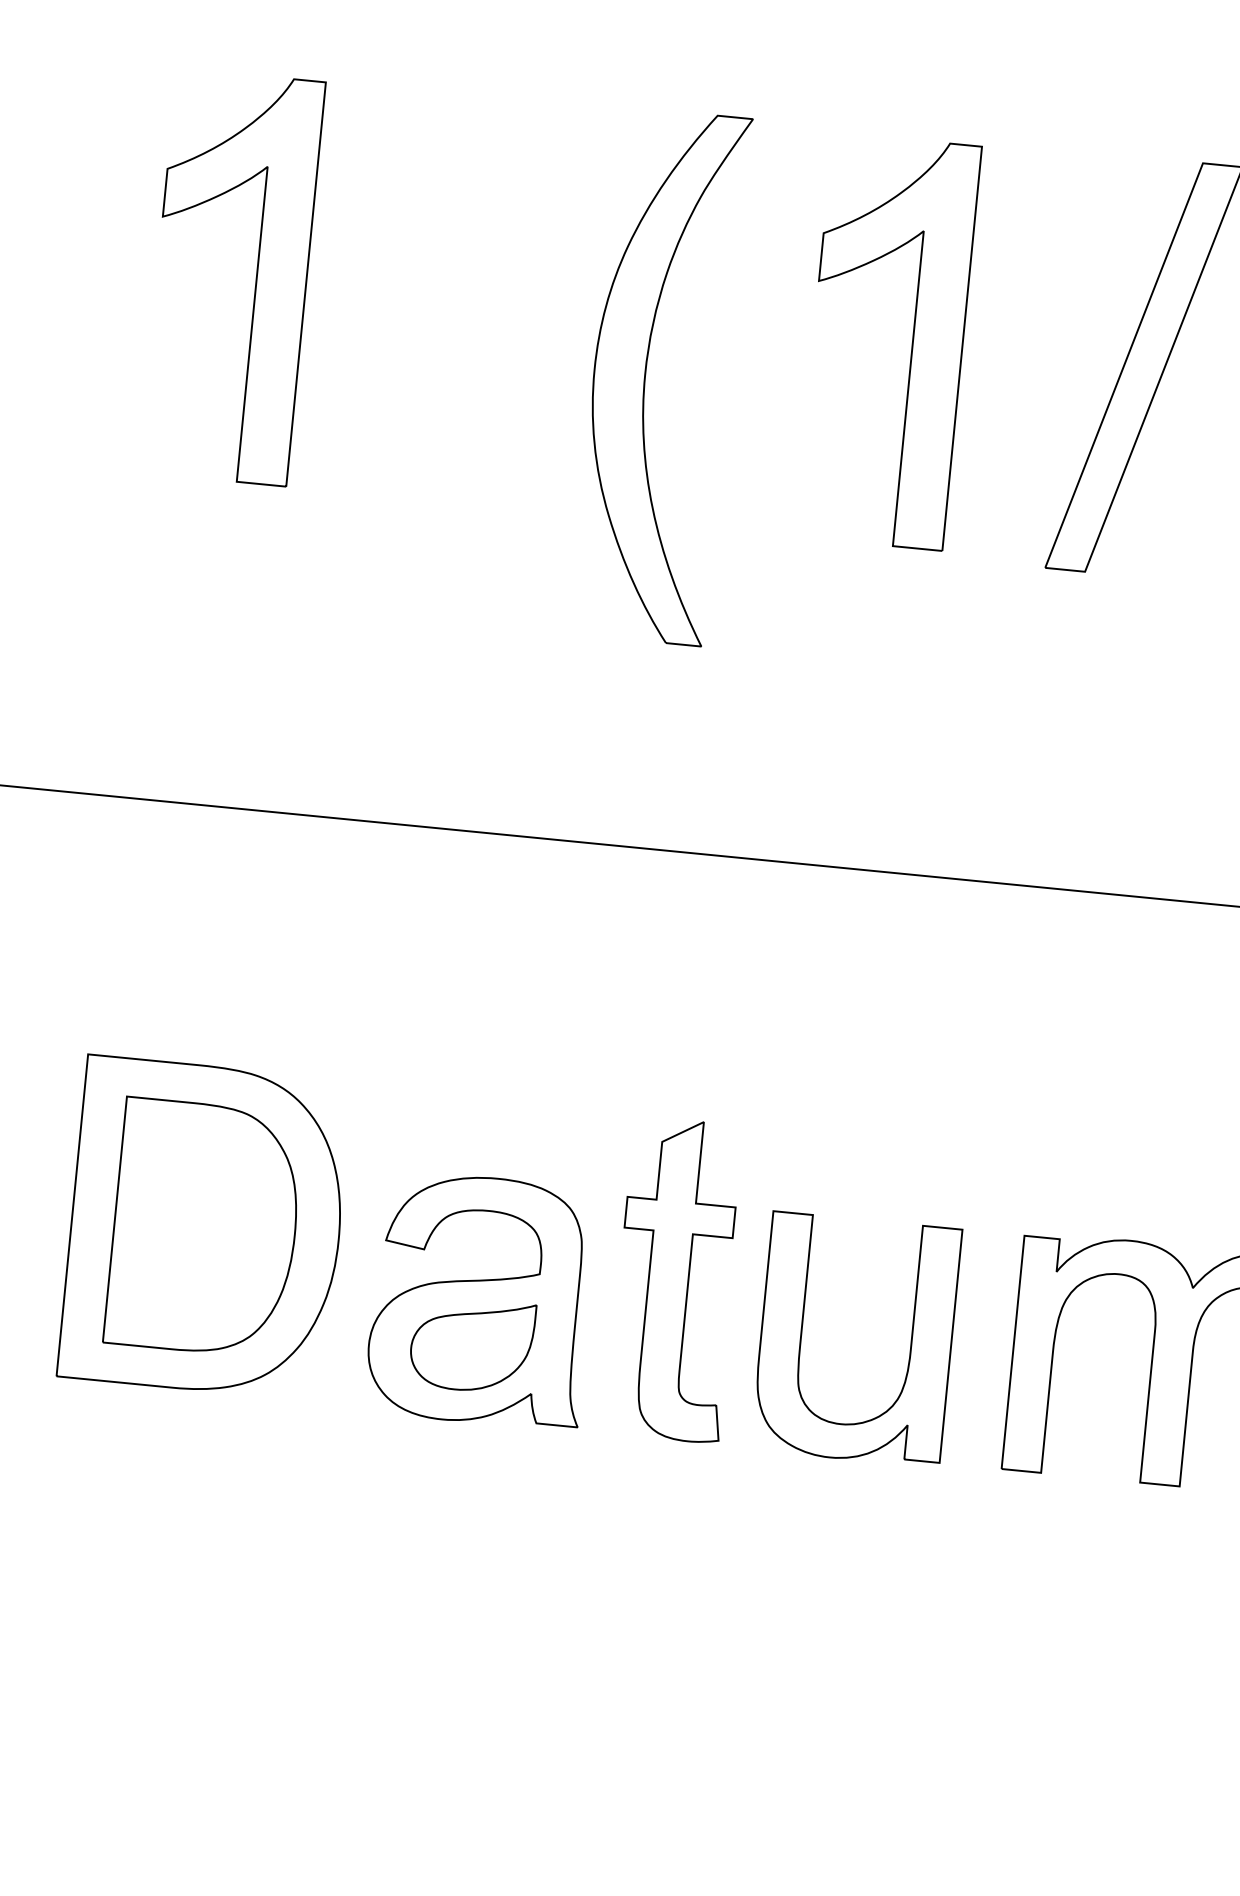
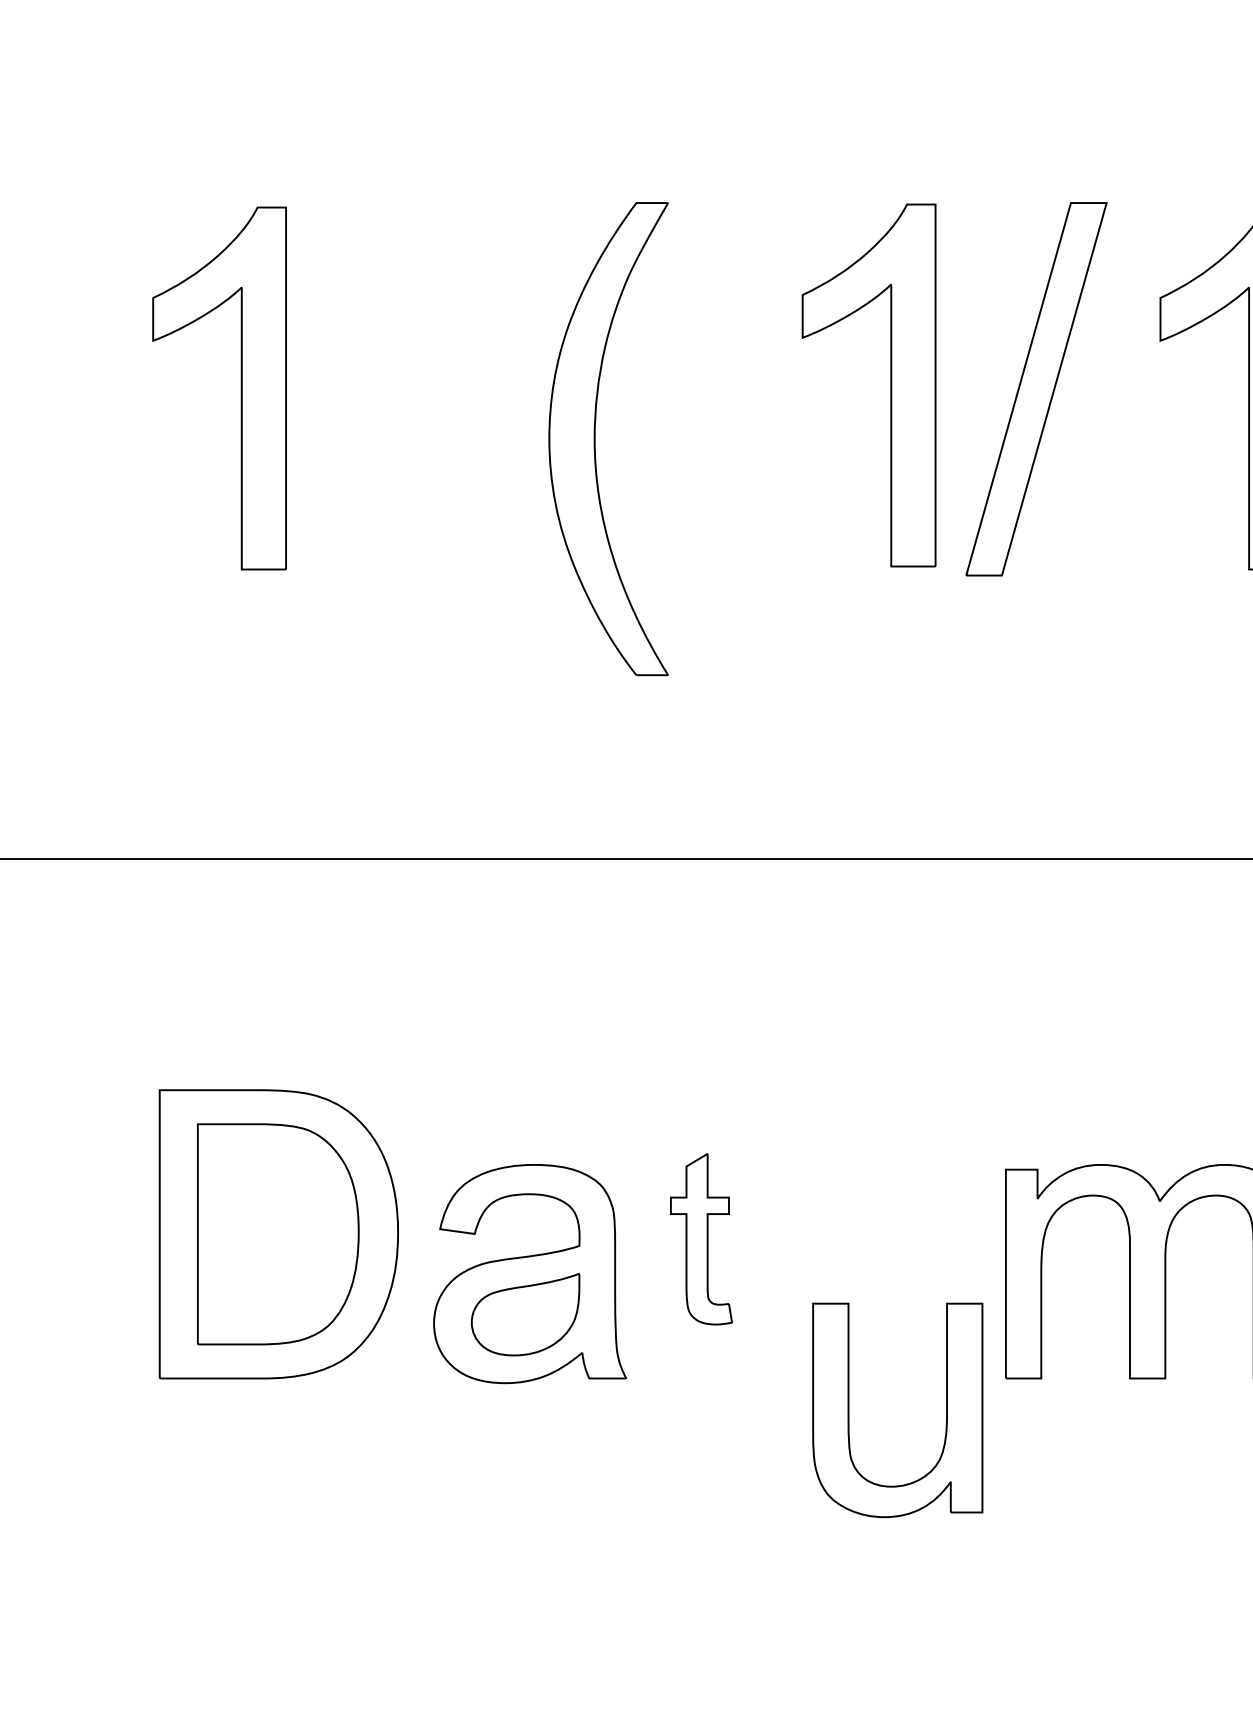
part: (911, 343) -> (890, 385), moved
part: (676, 1280) -> (701, 1239), size x0.6
part: (802, 1334) -> (849, 1410), moved

